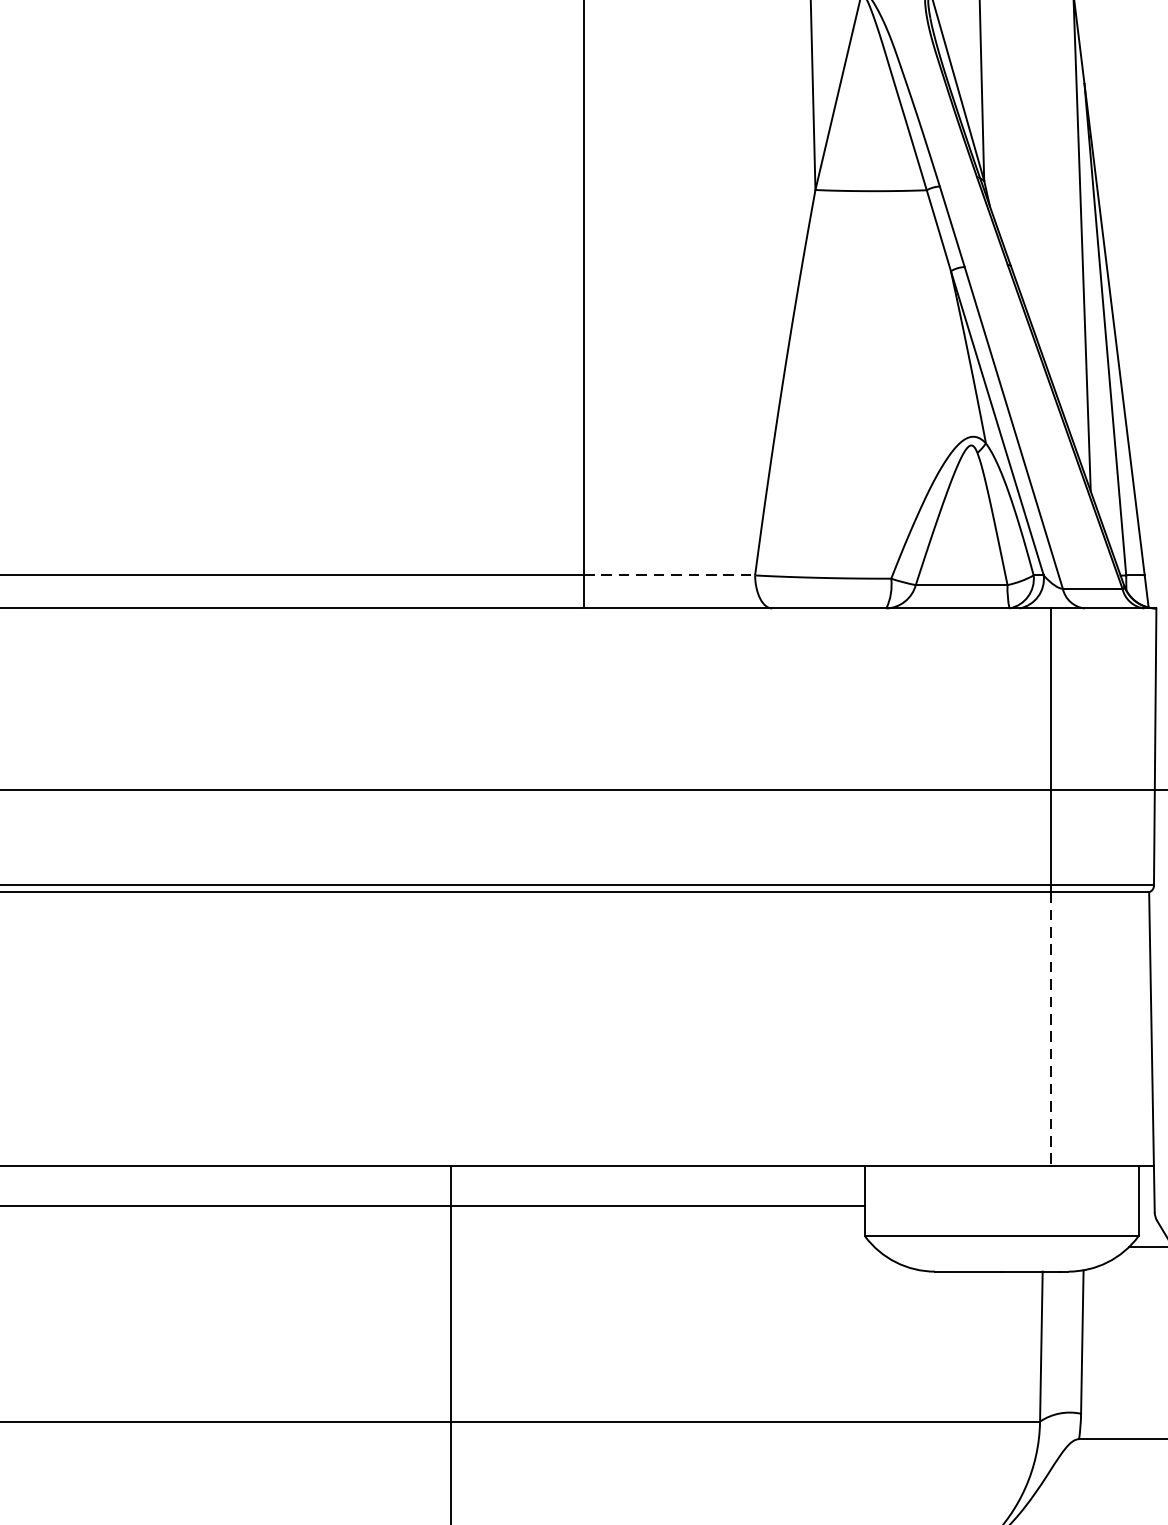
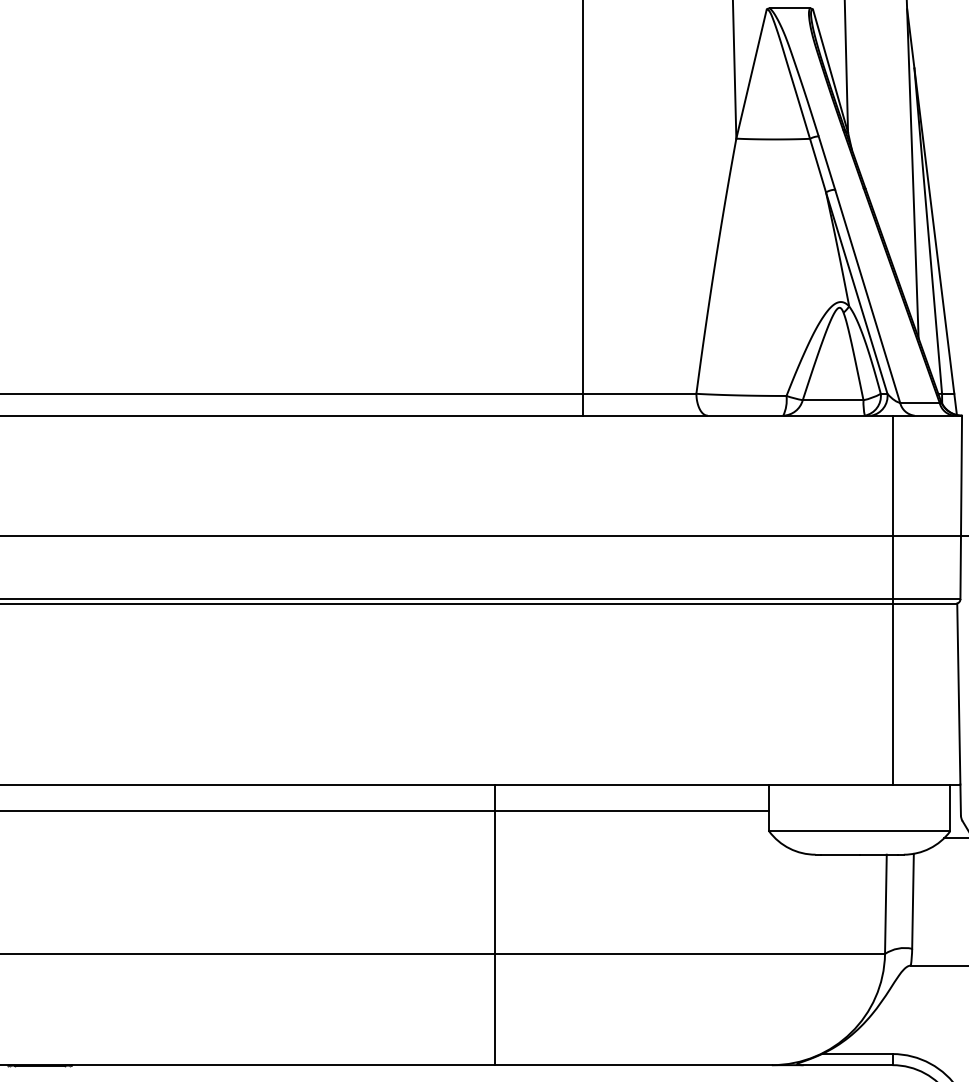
line: (669, 574) -> (639, 393), dashed -> solid
line: (1051, 1029) -> (892, 694), dashed -> solid

